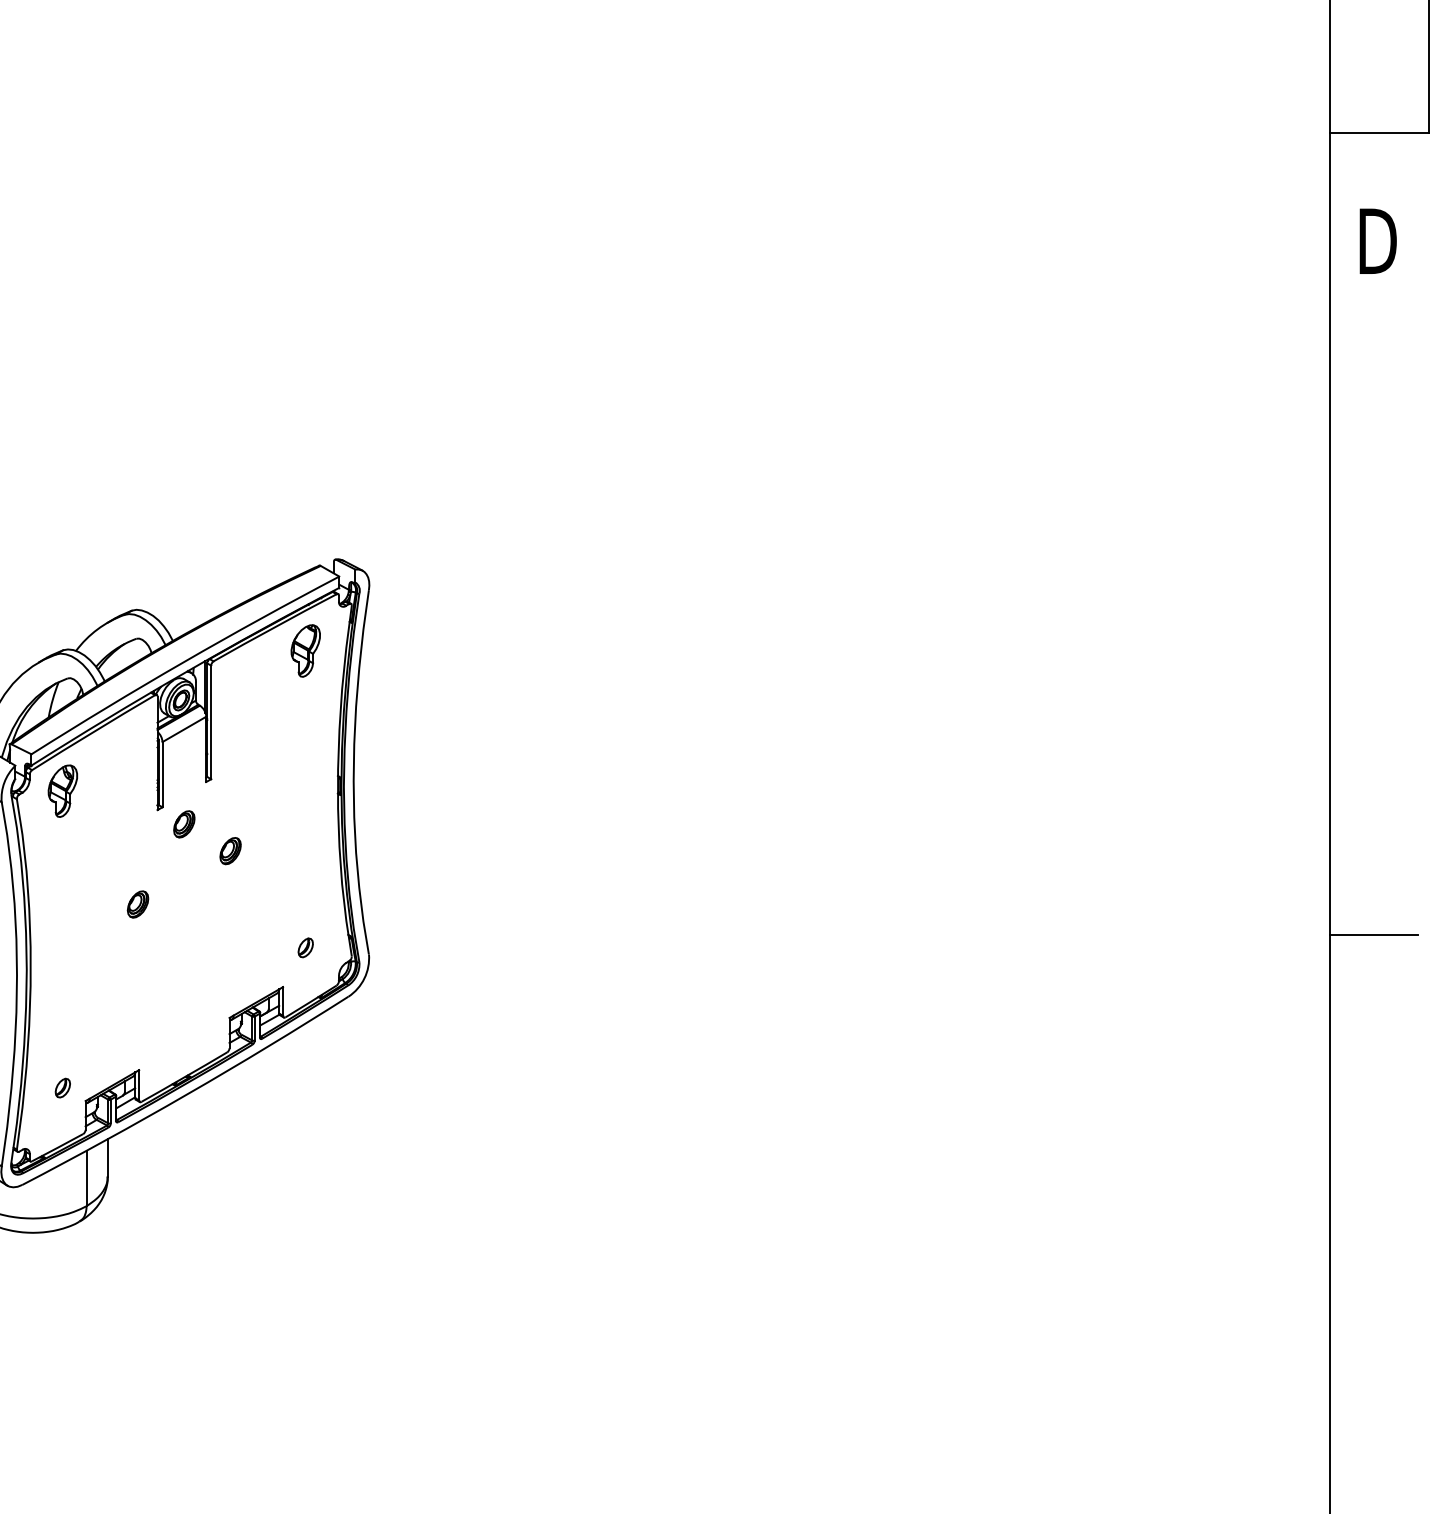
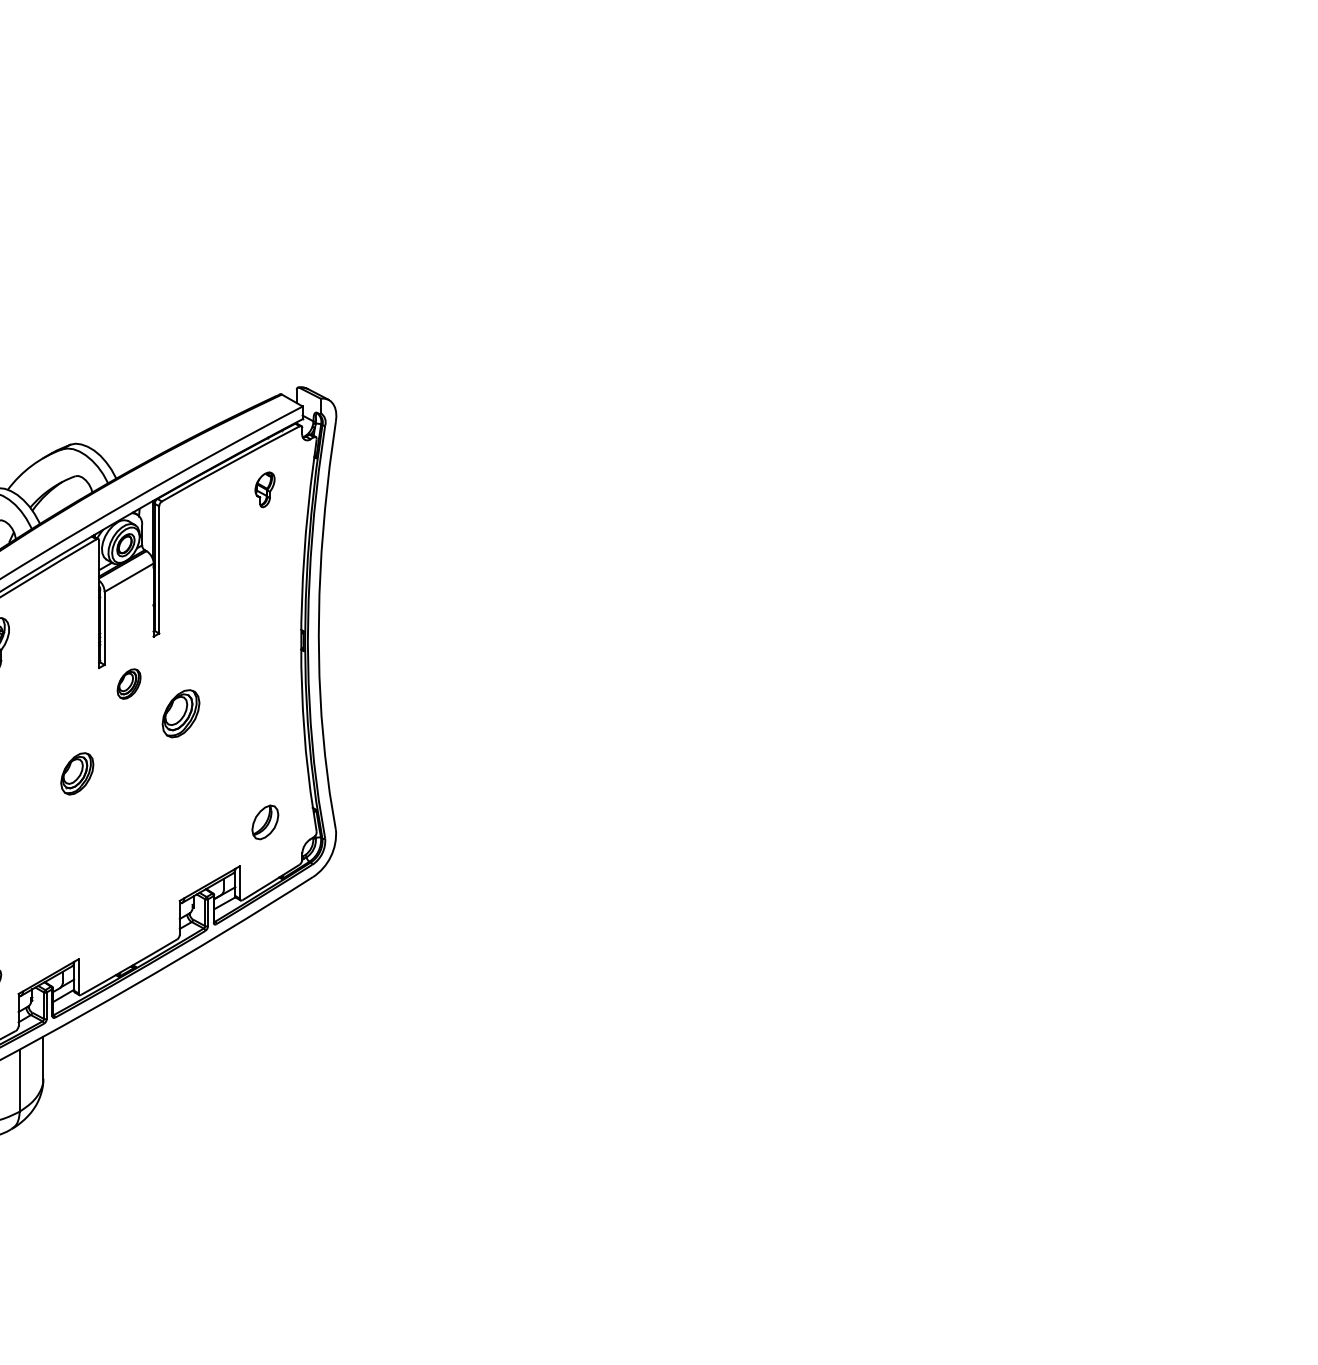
part: (305, 650) -> (264, 489), size x0.6
part: (230, 851) -> (180, 714), size x1.6
part: (137, 904) -> (76, 773), size x1.4
part: (305, 947) -> (264, 821), size x1.6

